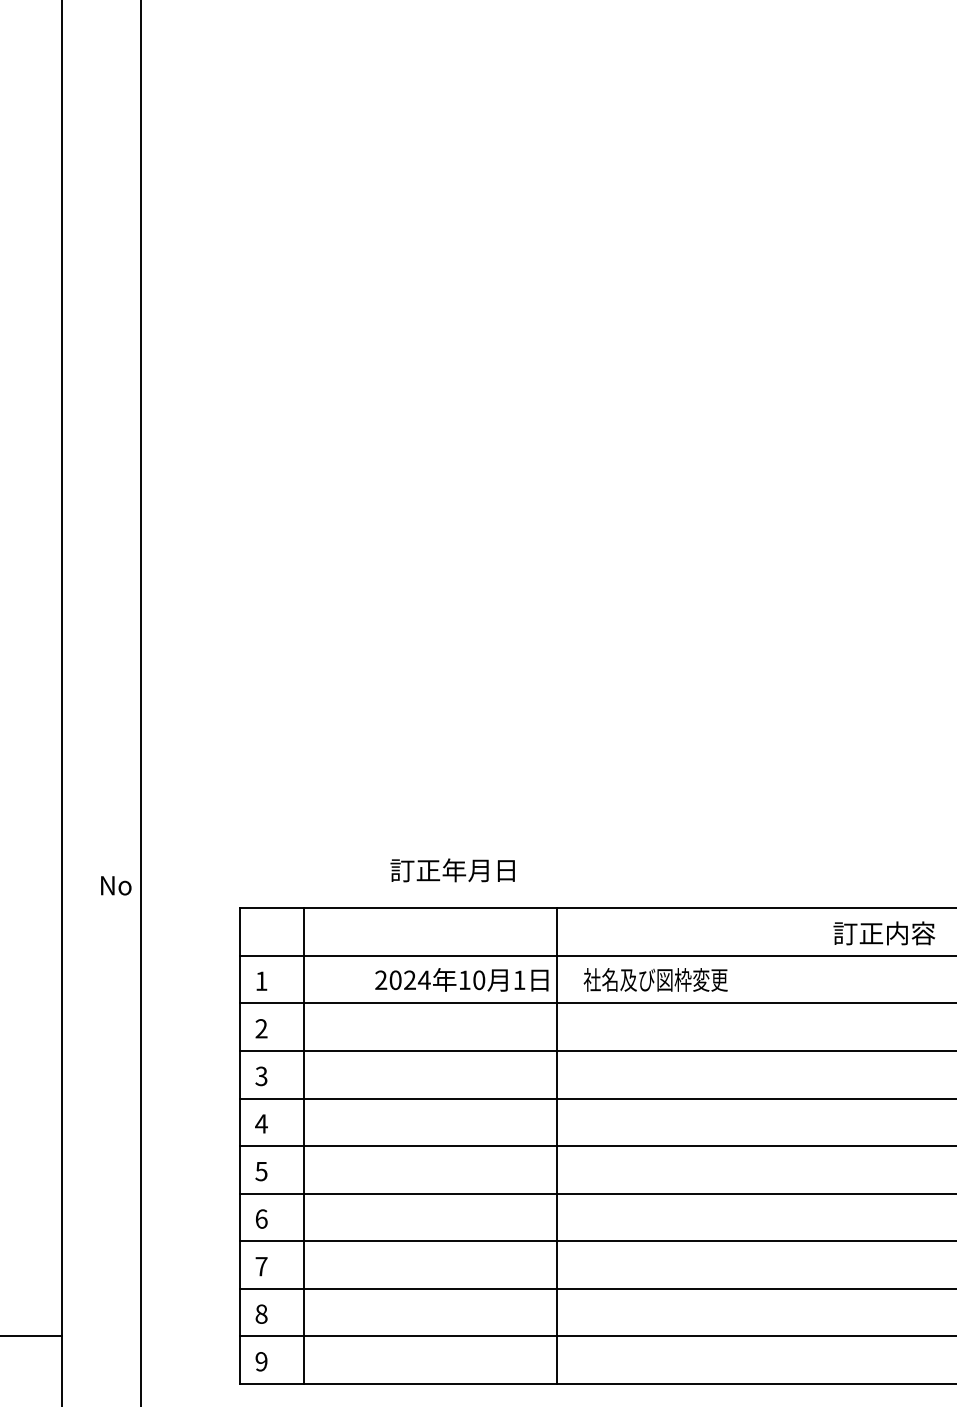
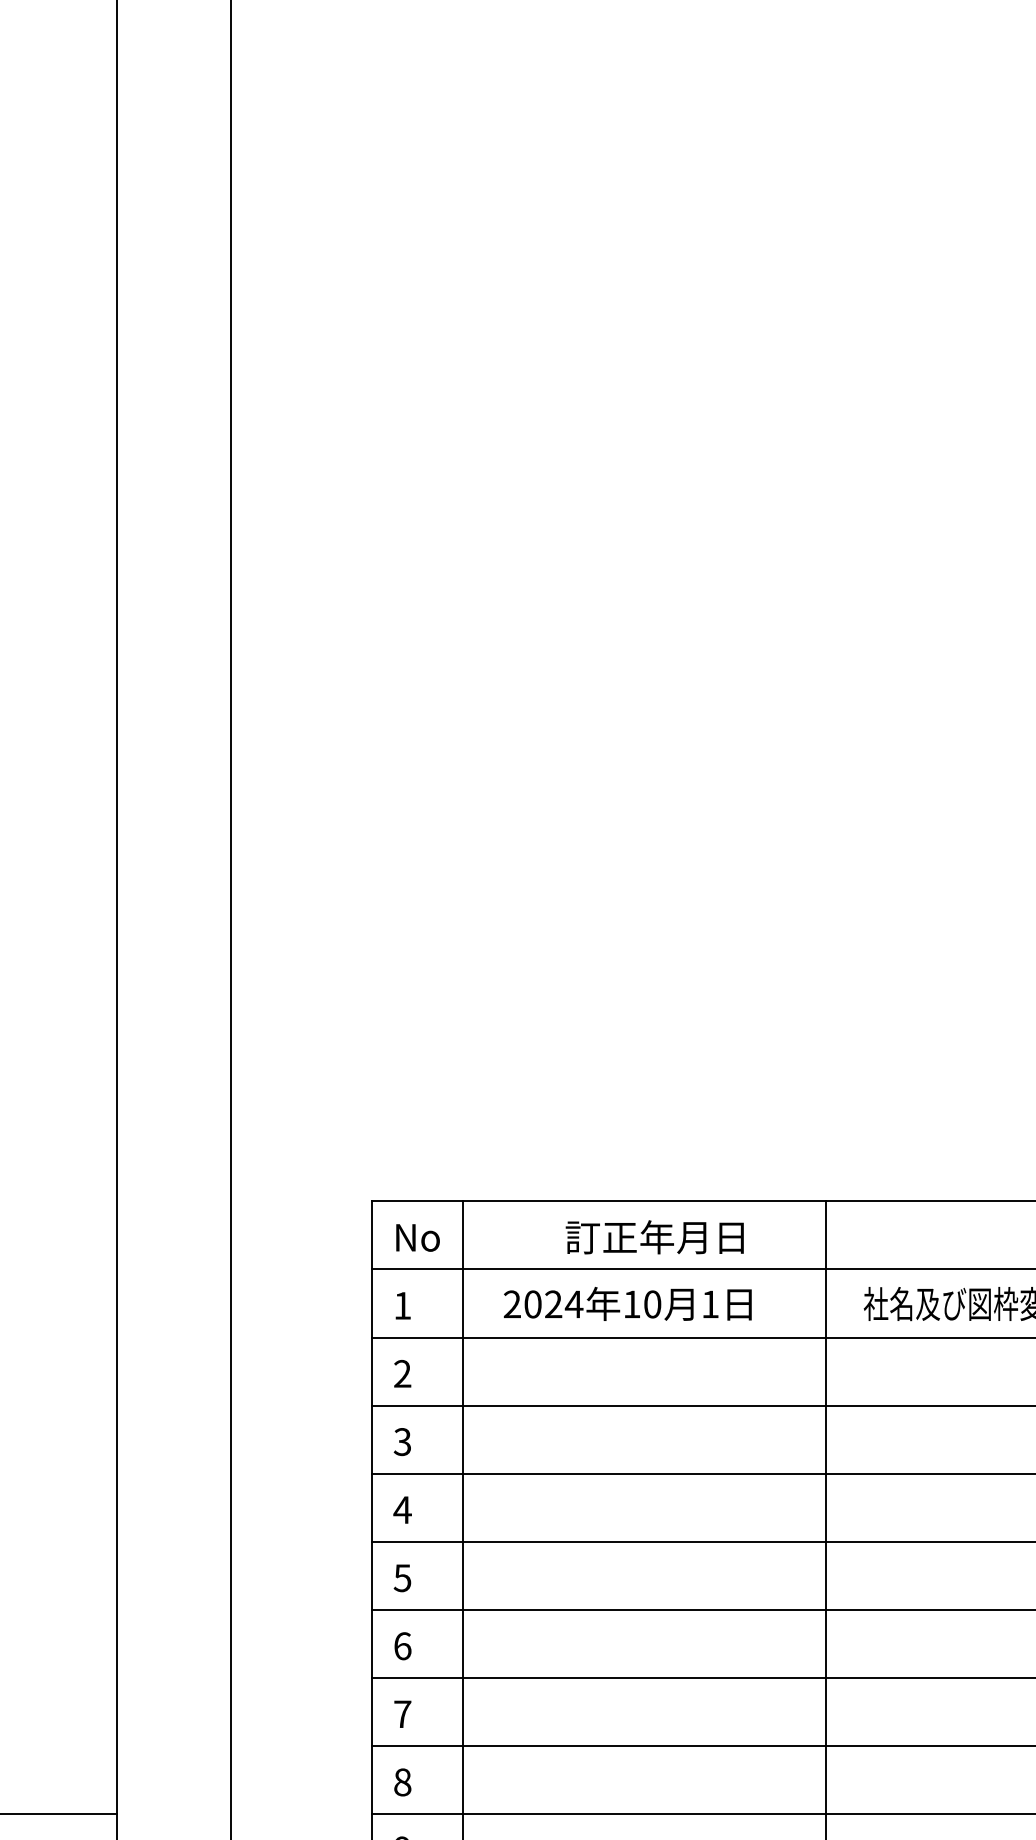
text: (452, 870) -> (654, 1237), moved
text: (116, 885) -> (418, 1237), moved
text: (461, 979) -> (627, 1303), moved

